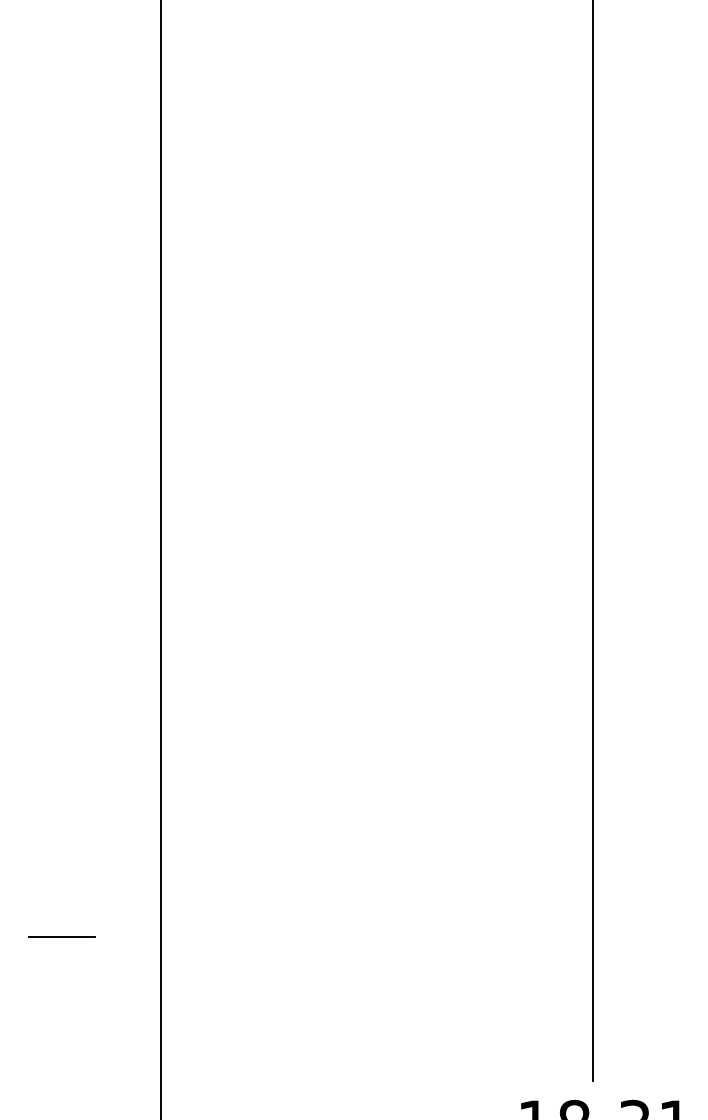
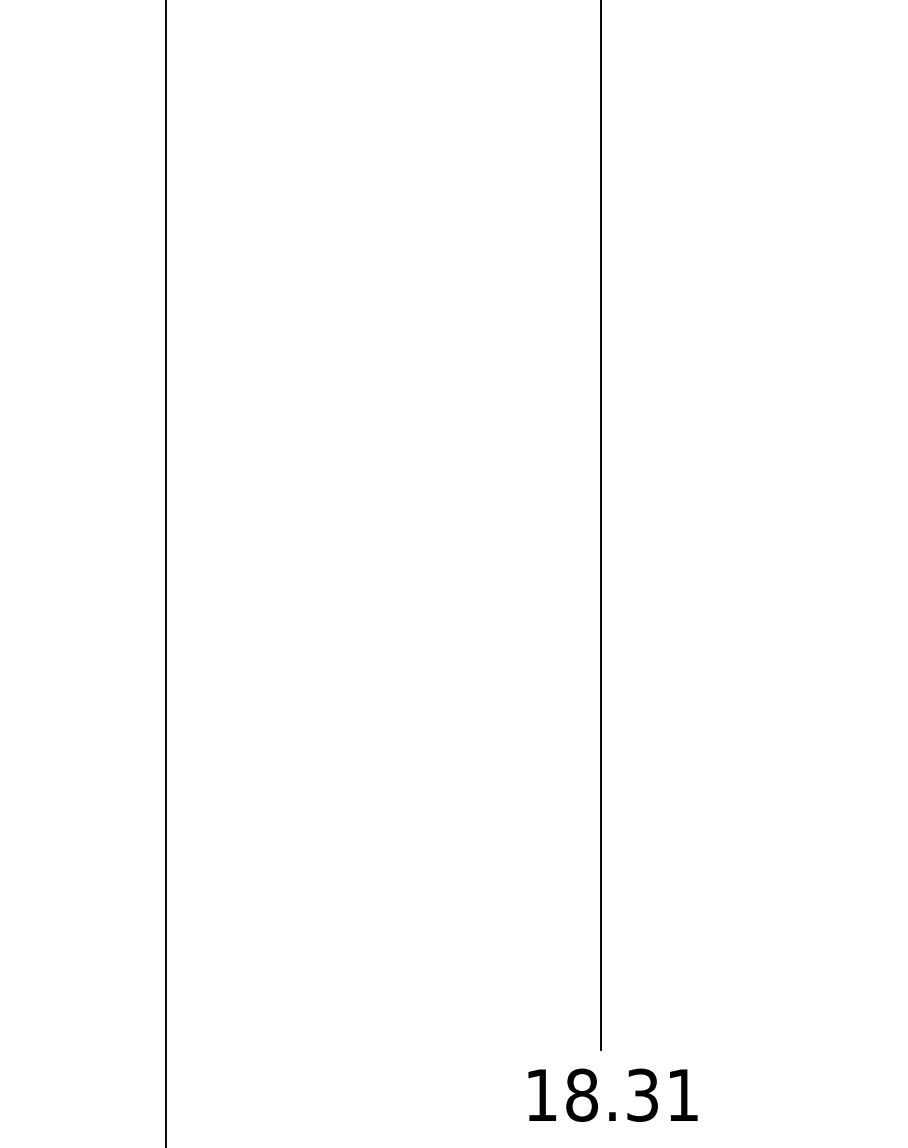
line: (62, 936) -> (67, 904), removed

